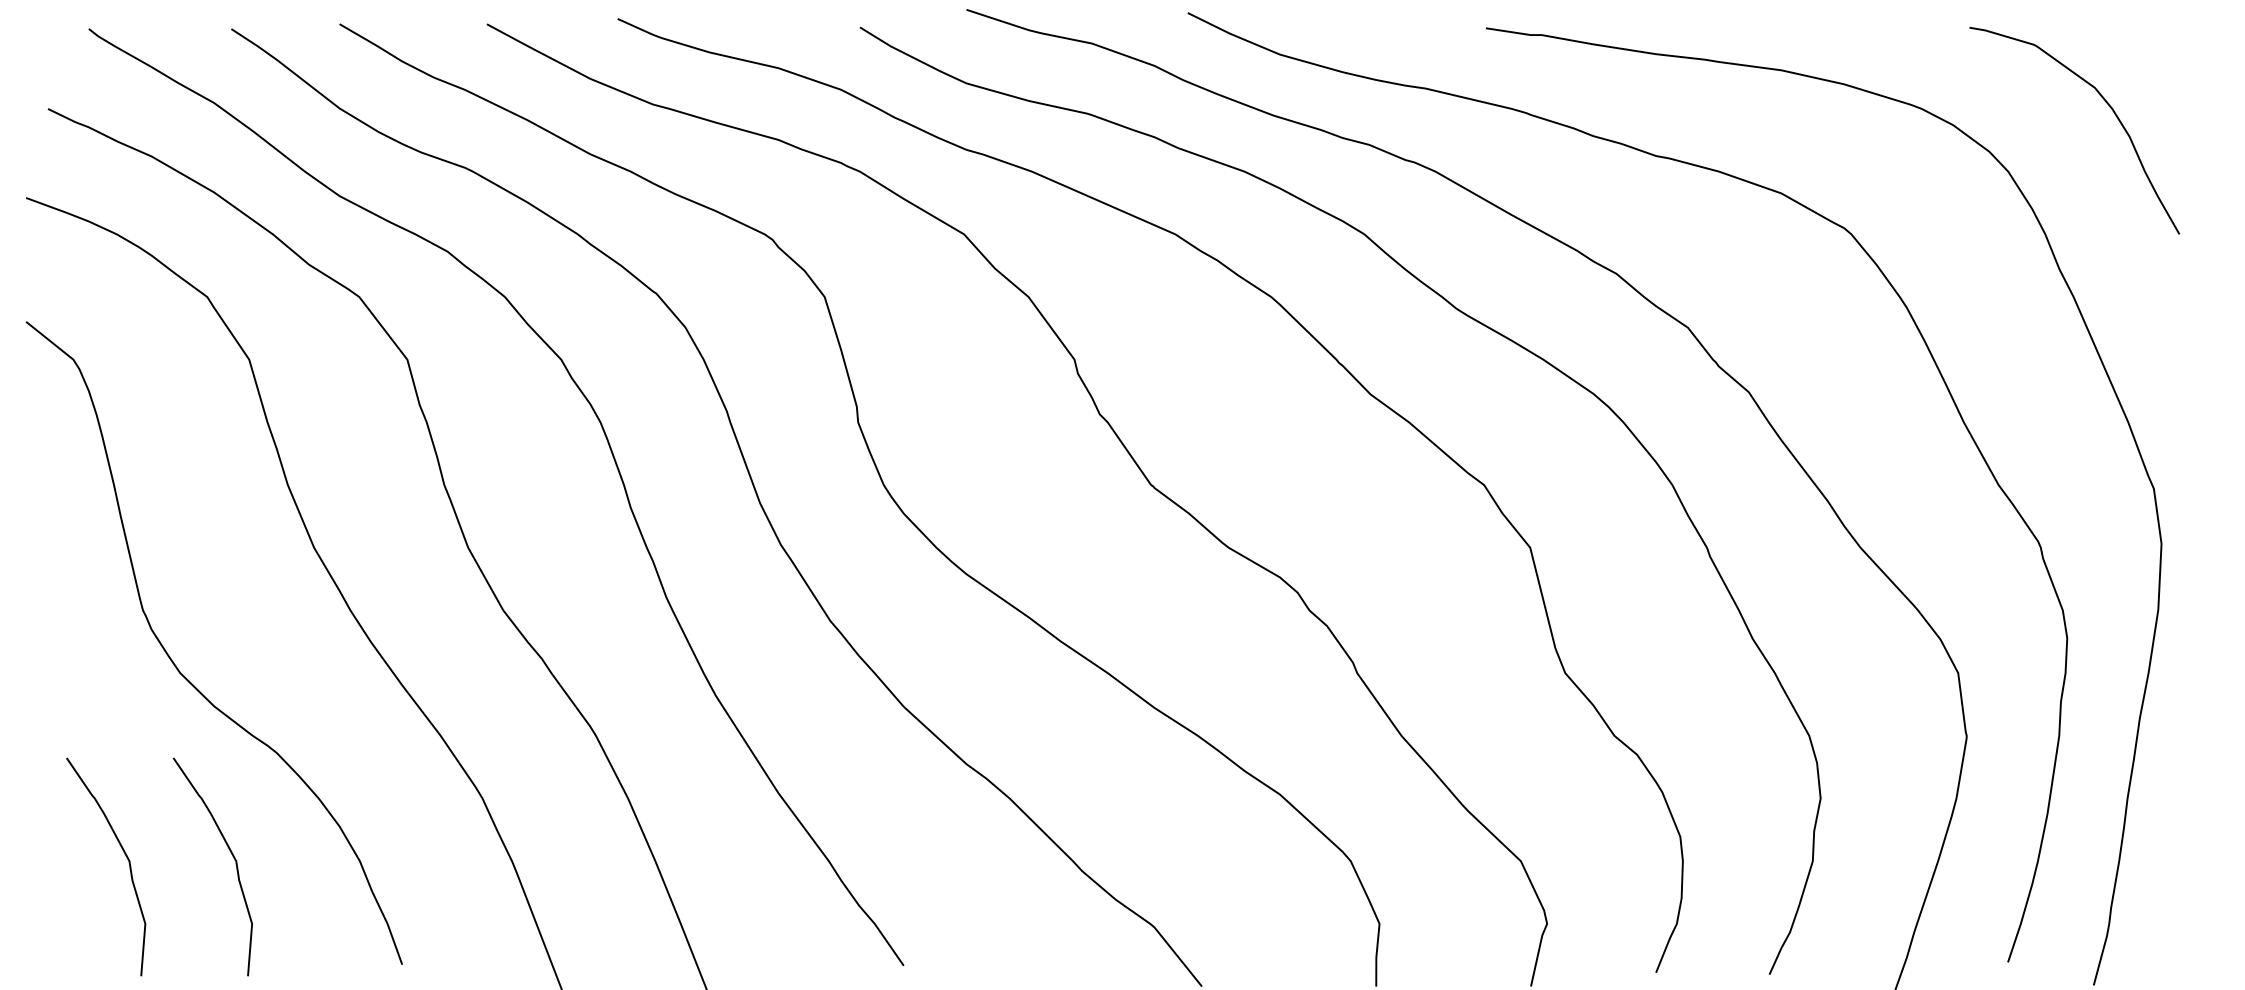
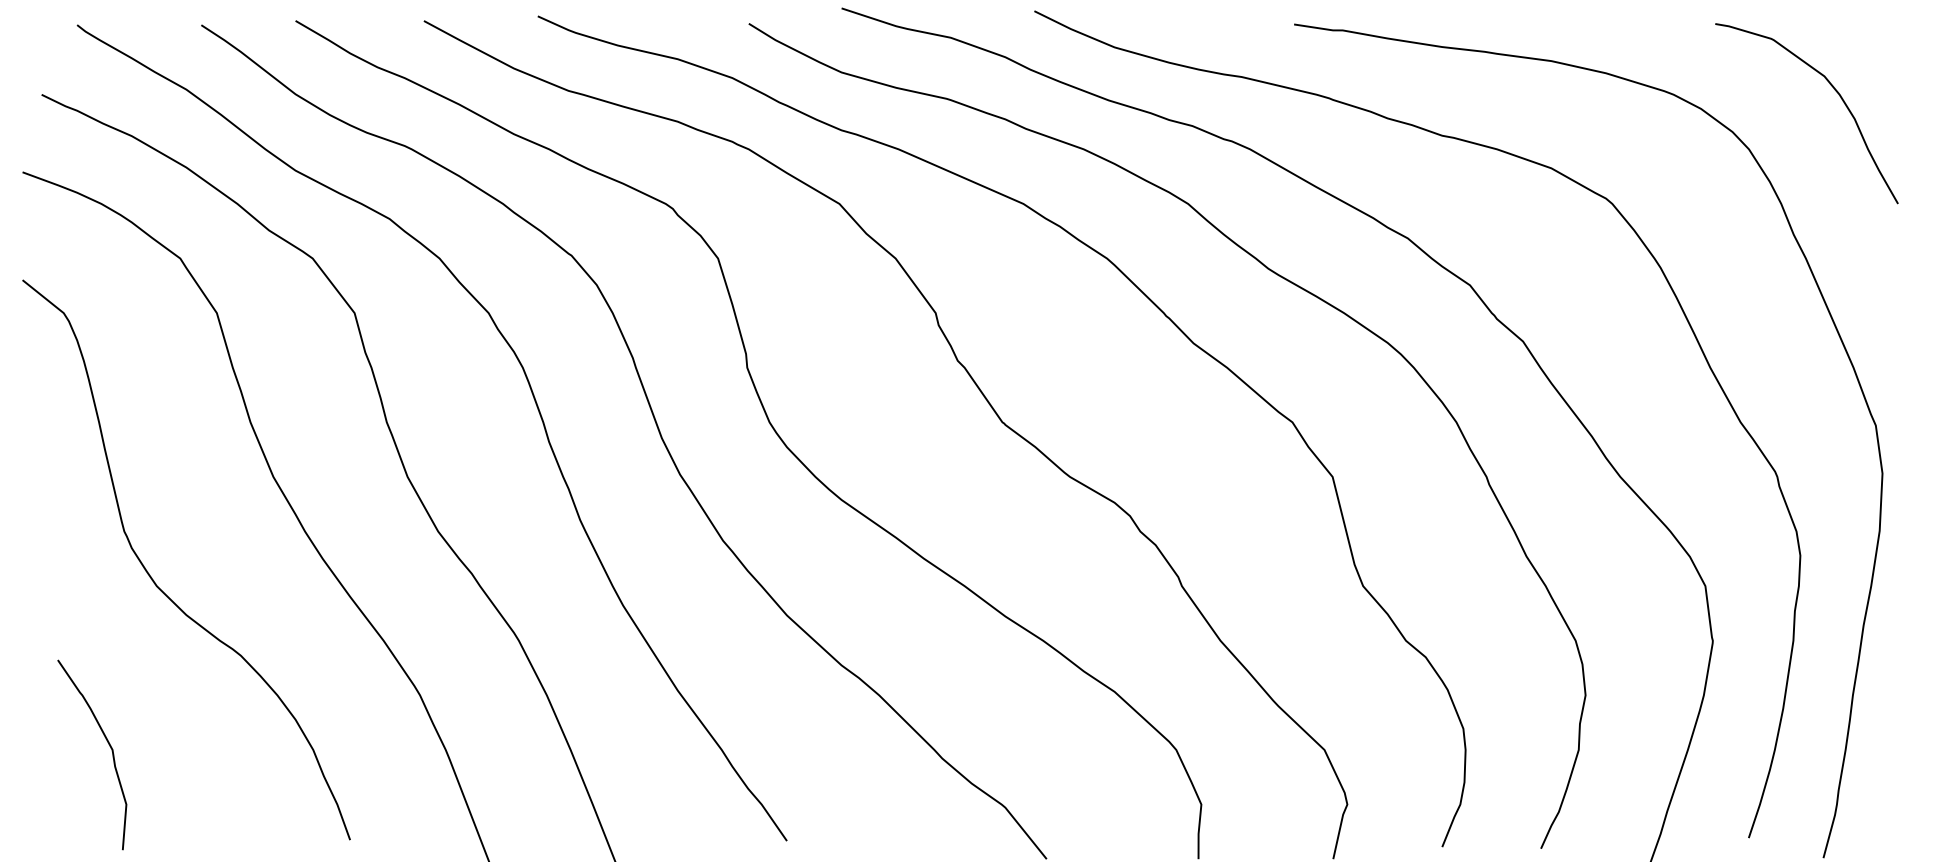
curve: (232, 857) -> (202, 746), removed

